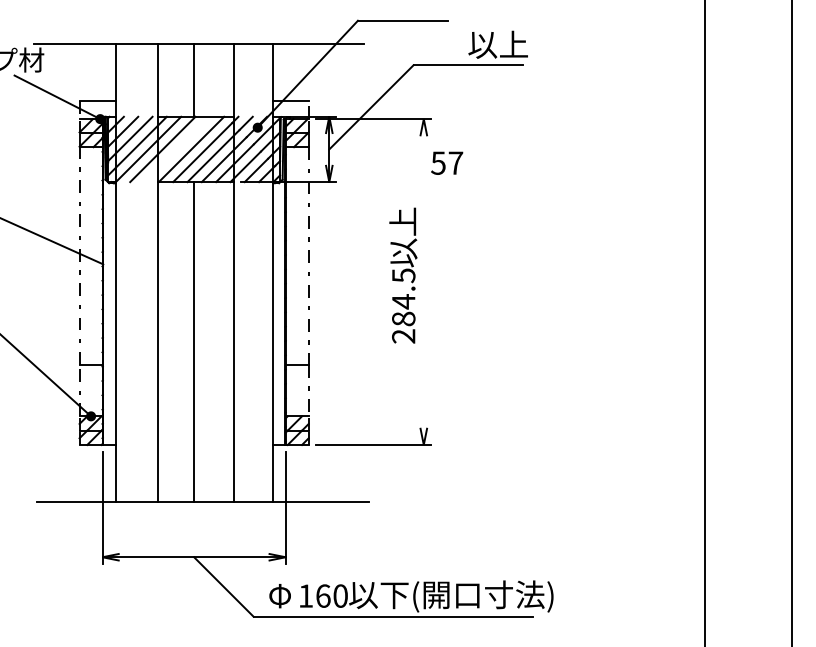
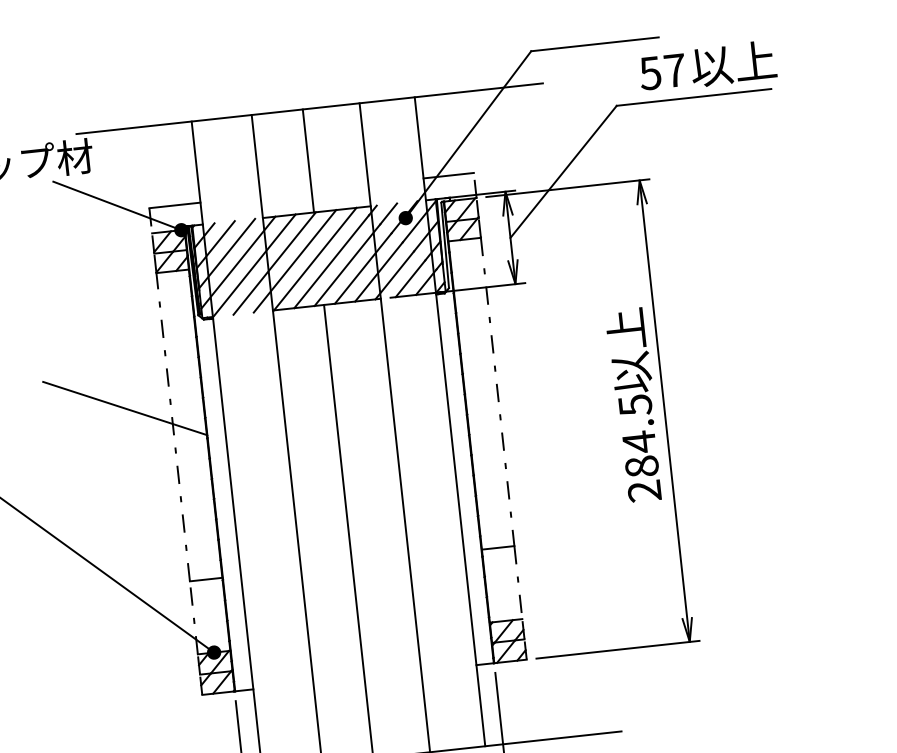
line: (176, 149) -> (294, 261), added
text: (447, 162) -> (663, 70), moved
line: (423, 281) -> (664, 410), added

